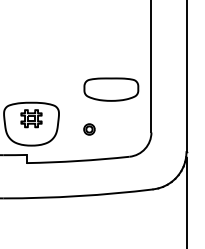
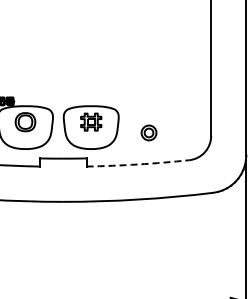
part: (110, 90) -> (170, 93), removed
part: (89, 129) -> (149, 132), size x1.4
arc: (77, 161) -> (137, 164), solid -> dashed

